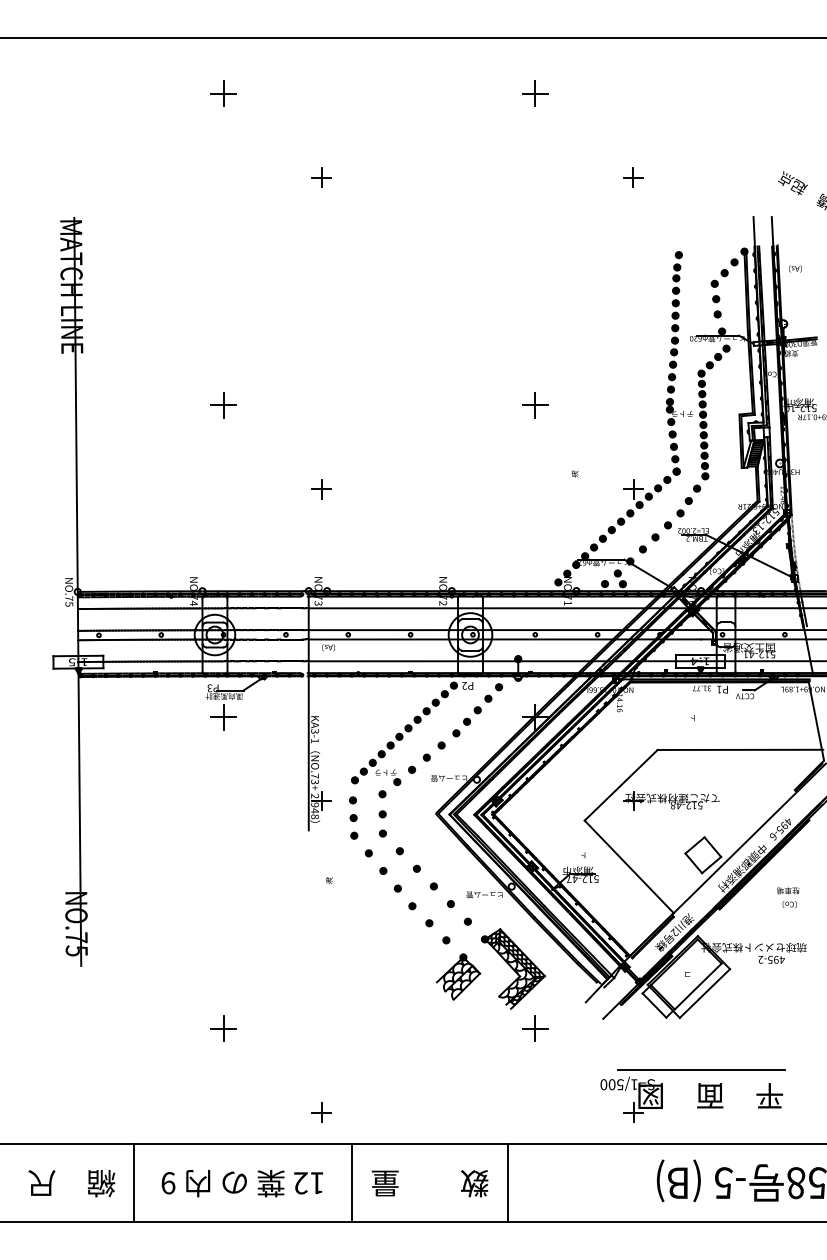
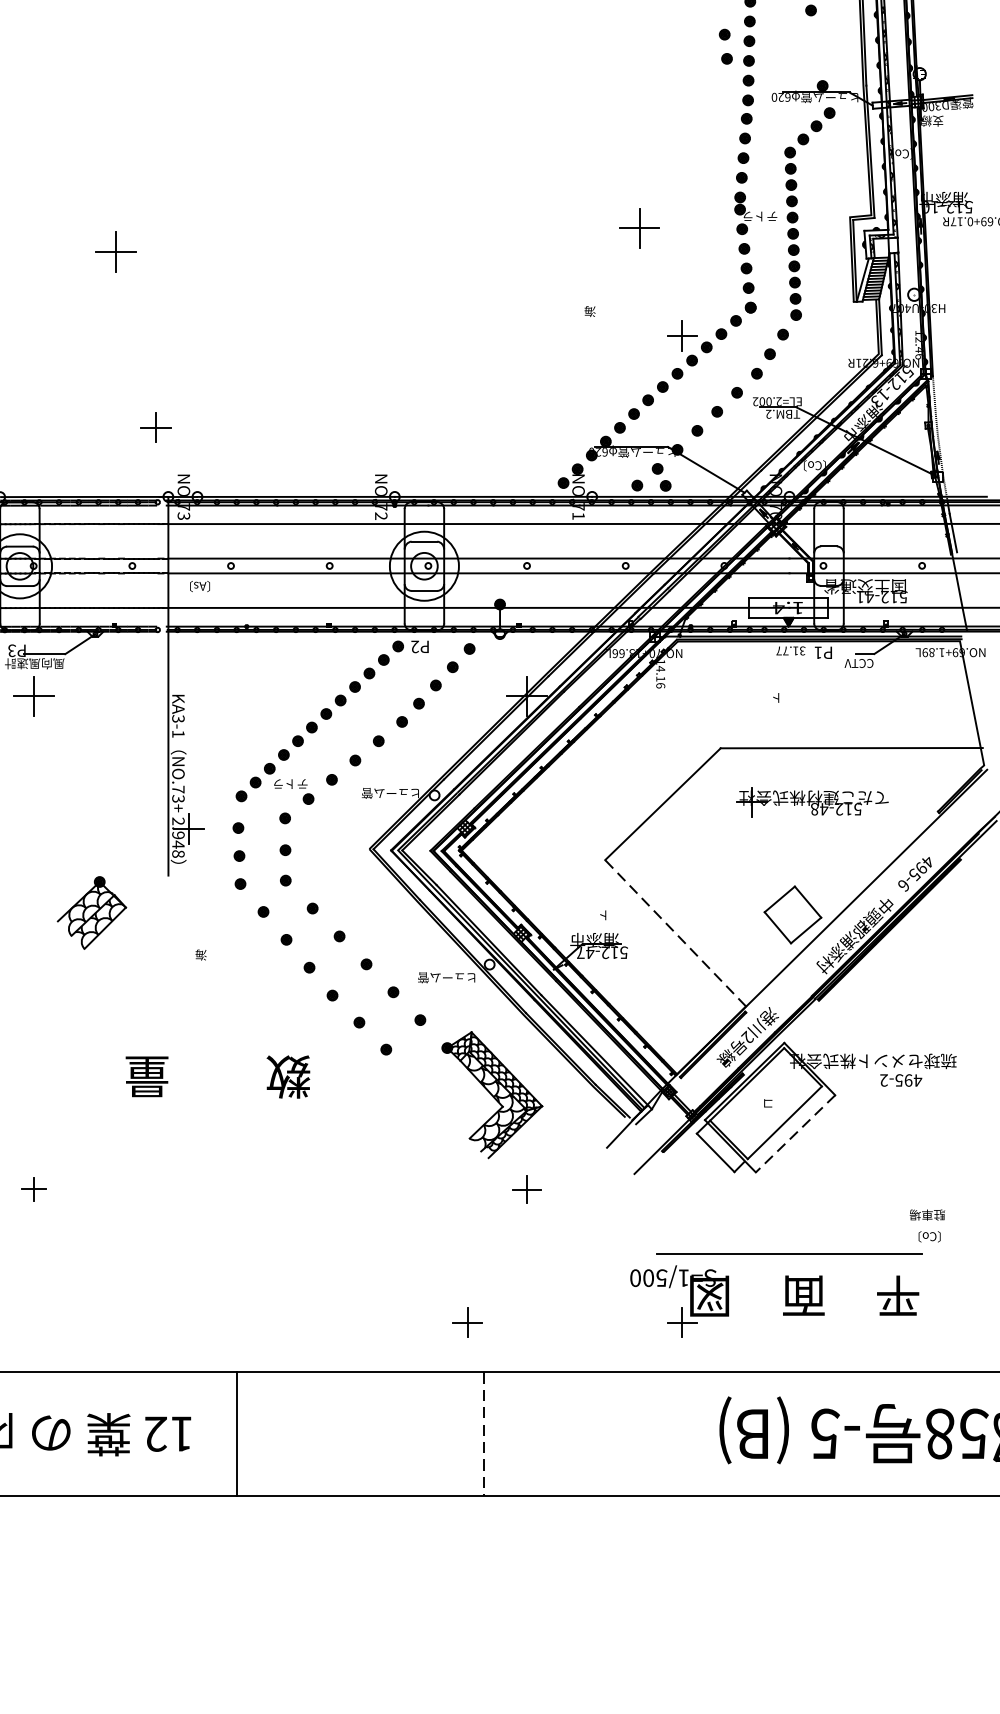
part: (716, 306) -> (725, 46), moved
part: (223, 405) -> (115, 252), moved
part: (535, 405) -> (639, 228), moved
part: (321, 489) -> (155, 427), moved
part: (671, 800) -> (812, 801), moved
line: (628, 866) -> (674, 932), solid -> dashed
text: (788, 897) -> (927, 1225), moved
part: (458, 976) -> (92, 912), moved
line: (704, 993) -> (794, 1133), solid -> dashed
part: (223, 1028) -> (33, 1189), size x0.6
part: (535, 1028) -> (527, 1189), size x0.7
part: (321, 1112) -> (467, 1322), moved
text: (429, 1183) -> (217, 1076), moved
line: (507, 1183) -> (482, 1434), solid -> dashed

